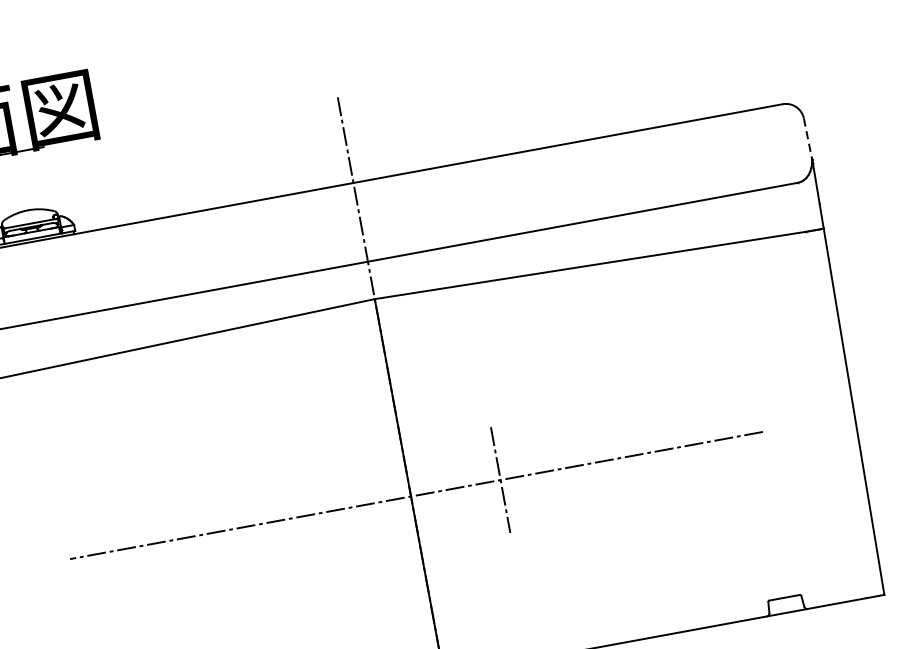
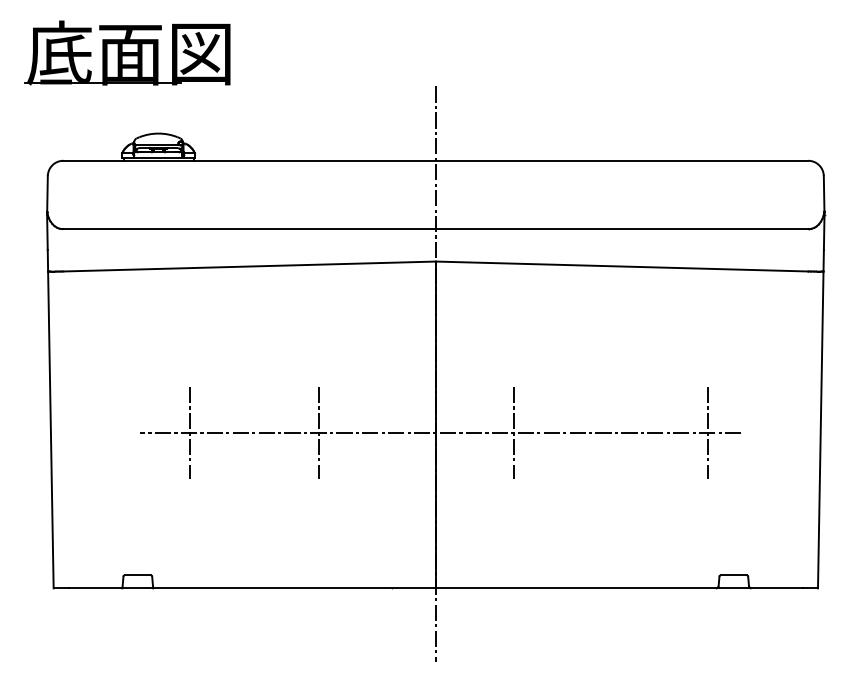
line: (808, 138) -> (824, 193), dashed -> solid
line: (724, 438) -> (707, 432), added
line: (276, 520) -> (319, 432), added
line: (127, 548) -> (189, 432), added

